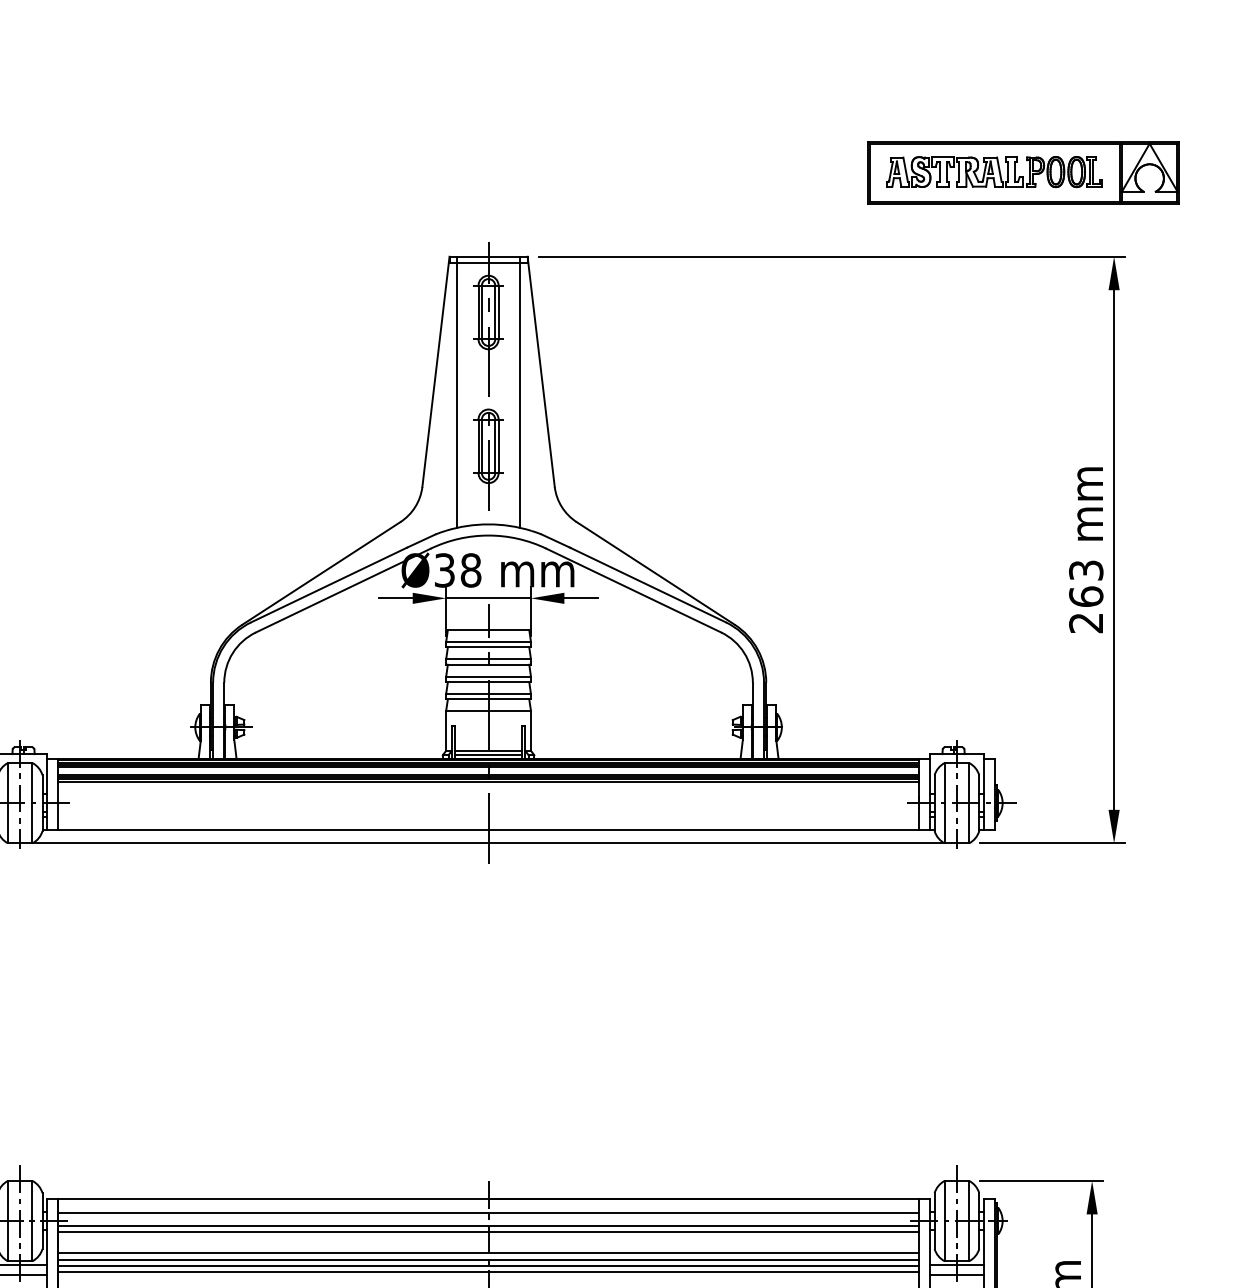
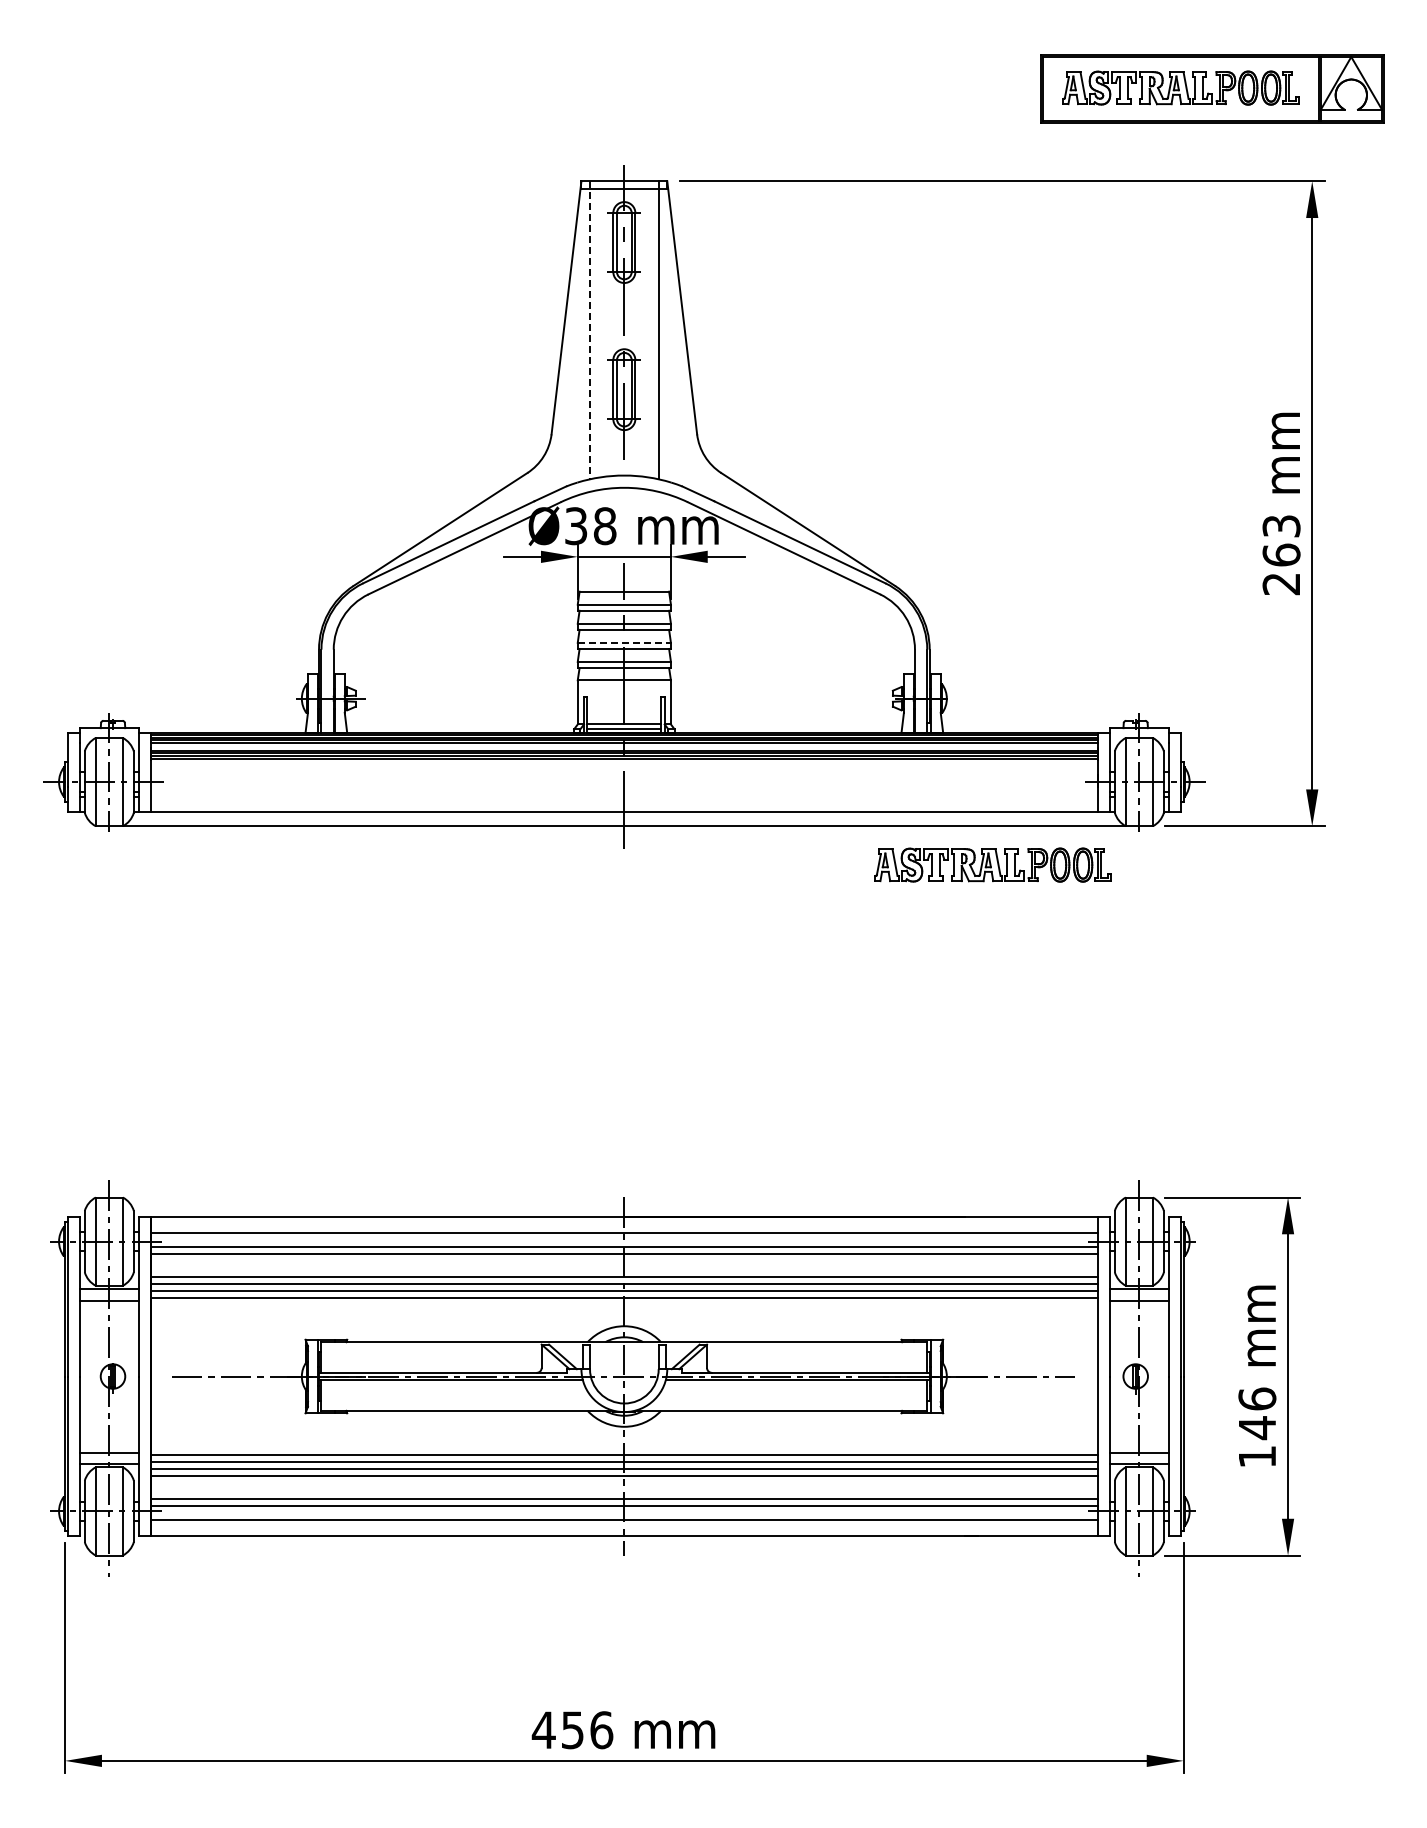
line: (457, 392) -> (590, 330), solid -> dashed
line: (488, 676) -> (624, 642), solid -> dashed
part: (823, 878) -> (992, 864), added

